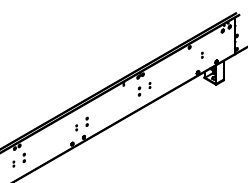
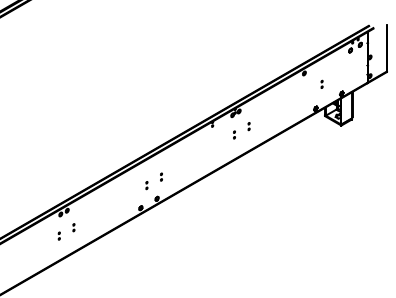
part: (139, 91) -> (234, 134), size x0.62
part: (87, 121) -> (161, 176), size x0.62
part: (24, 157) -> (73, 227), size x0.62

